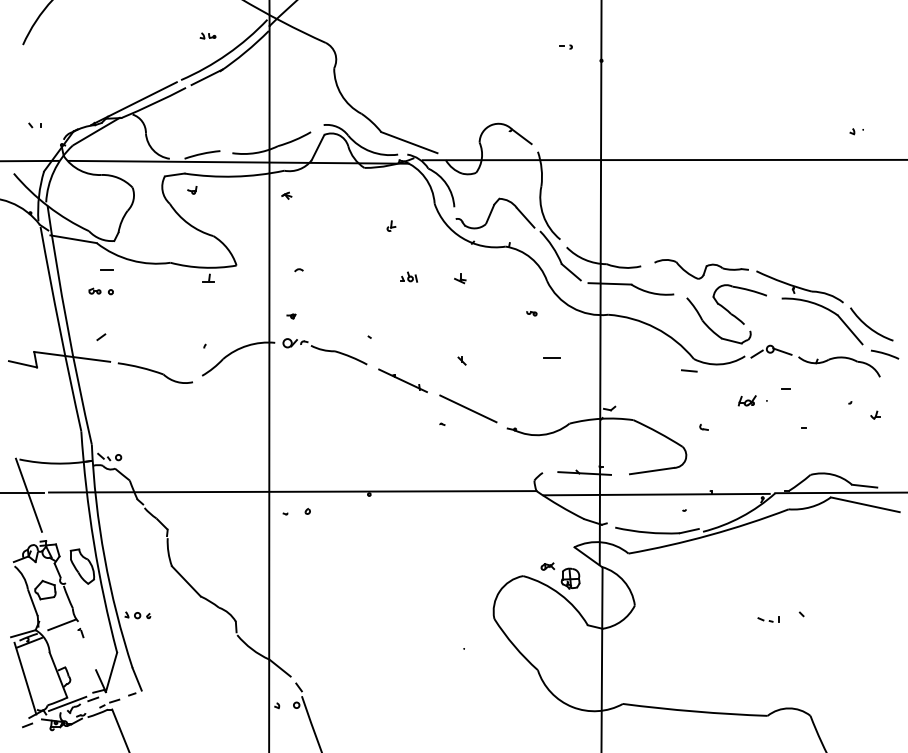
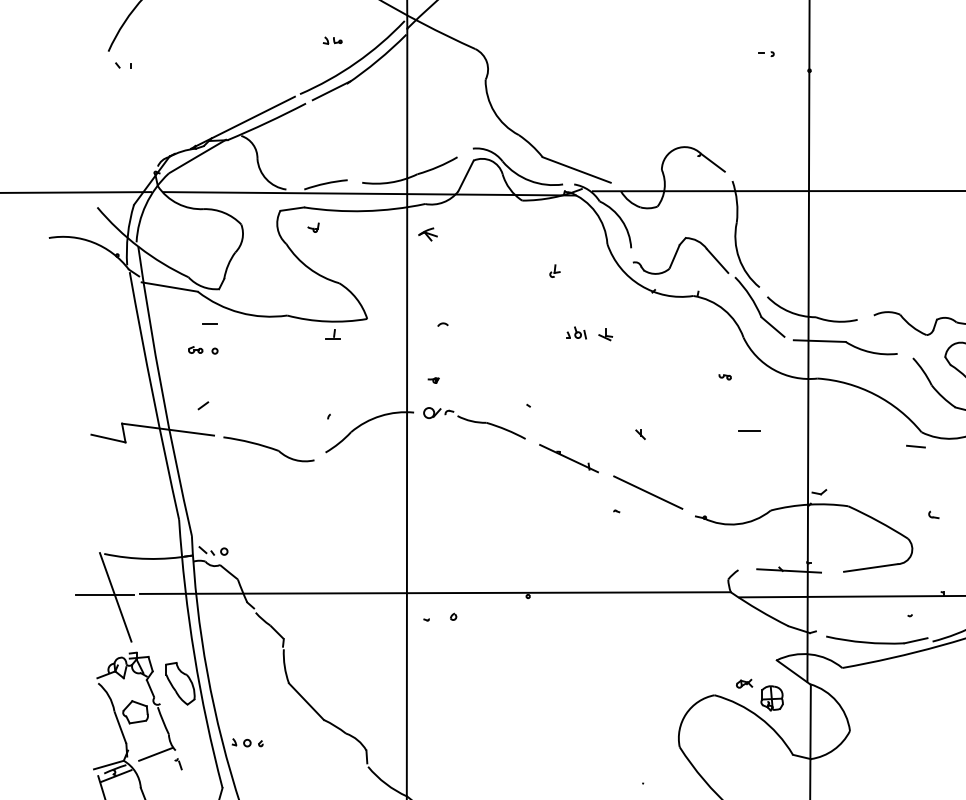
part: (34, 125) -> (122, 65), moved
part: (286, 195) -> (427, 234), size x1.6
part: (460, 278) -> (605, 334), moved

